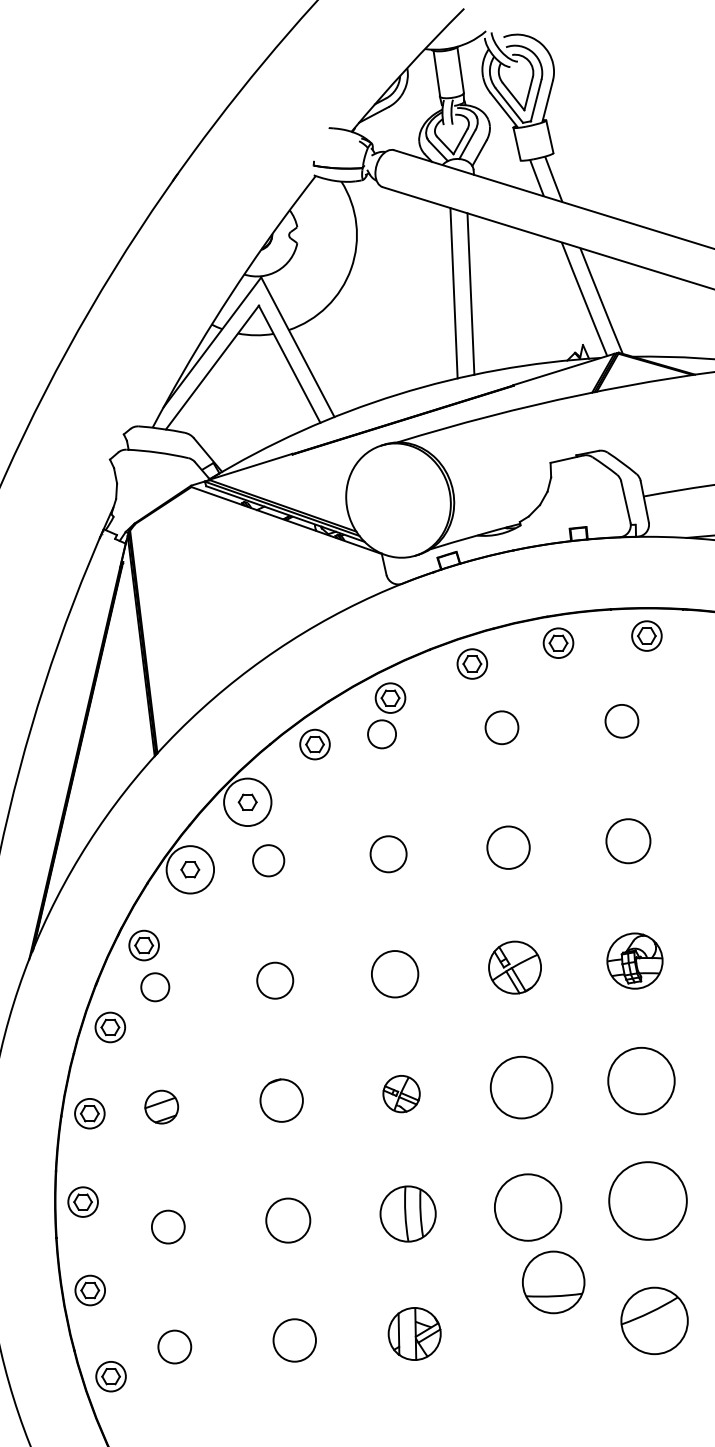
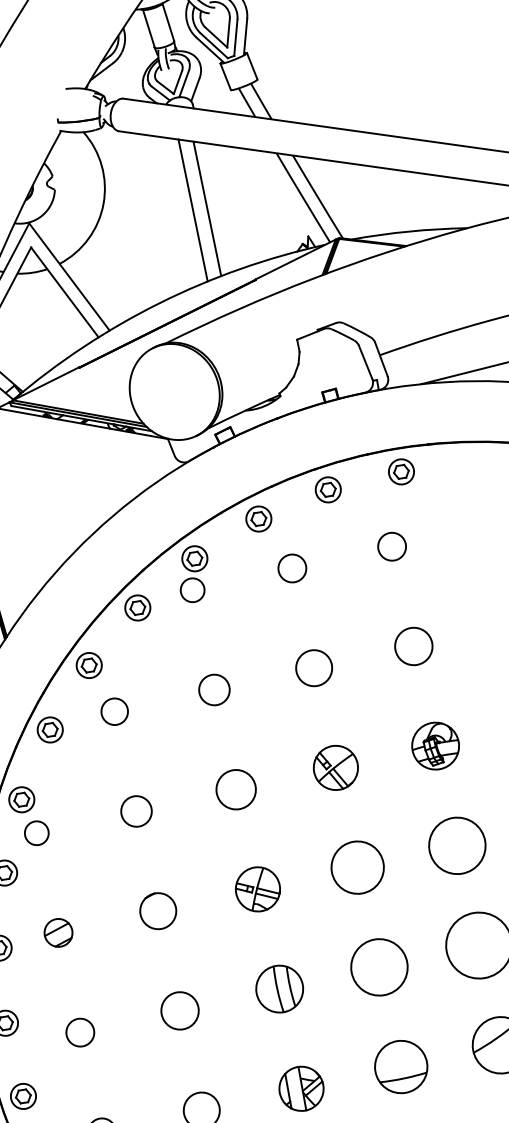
circle: (247, 802) -> (89, 665), size x0.62
circle: (190, 869) -> (50, 729), size x0.62
part: (401, 1093) -> (257, 888), size x1.43
part: (553, 1282) -> (401, 1067), moved

